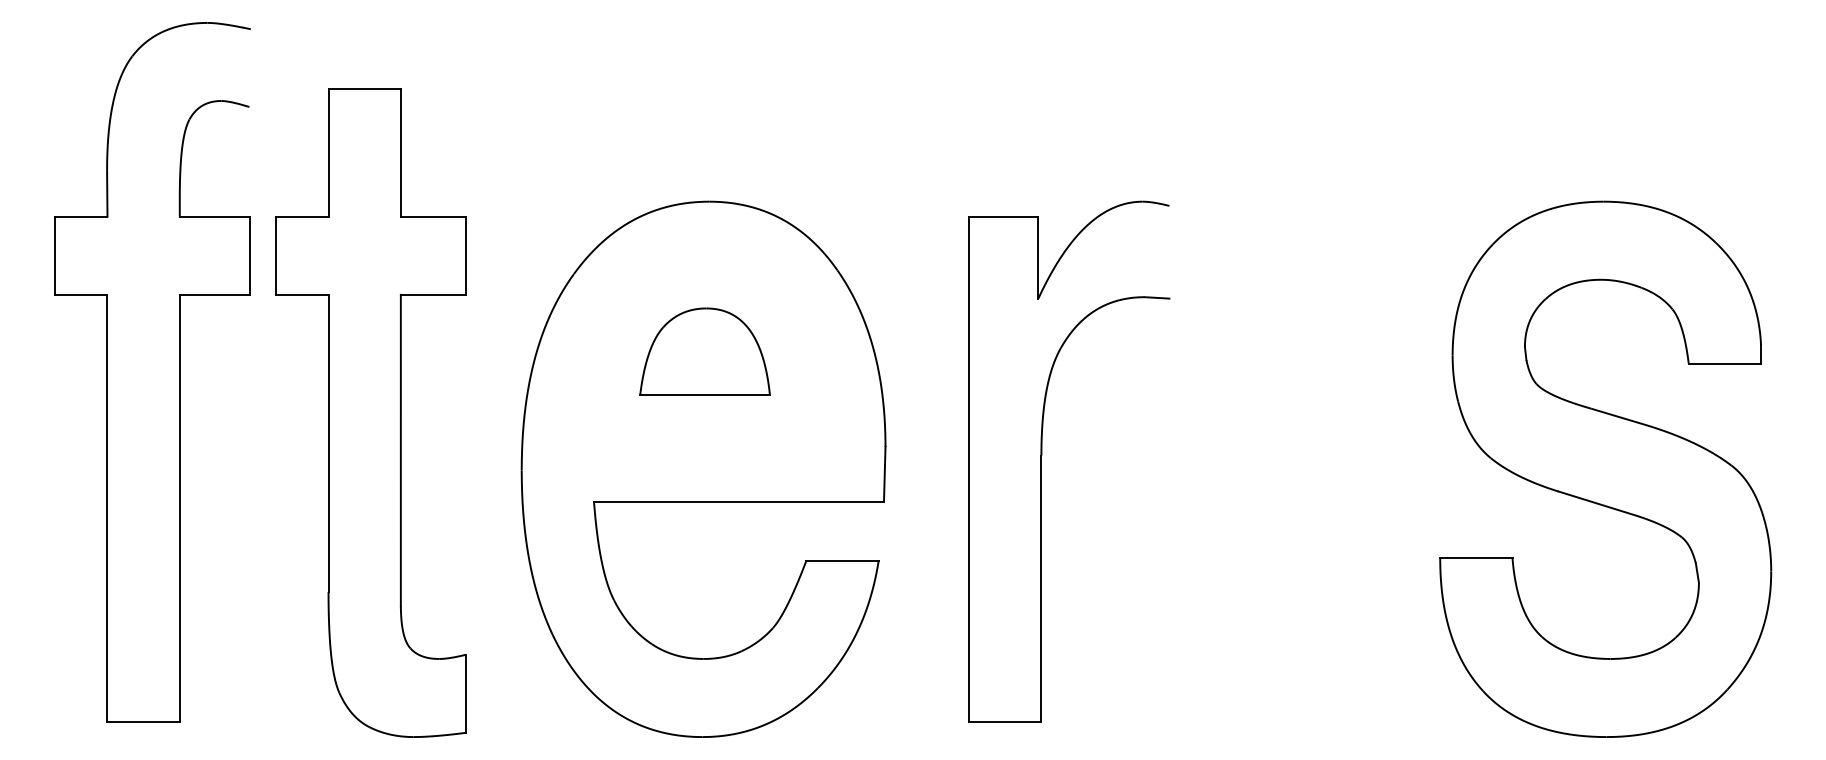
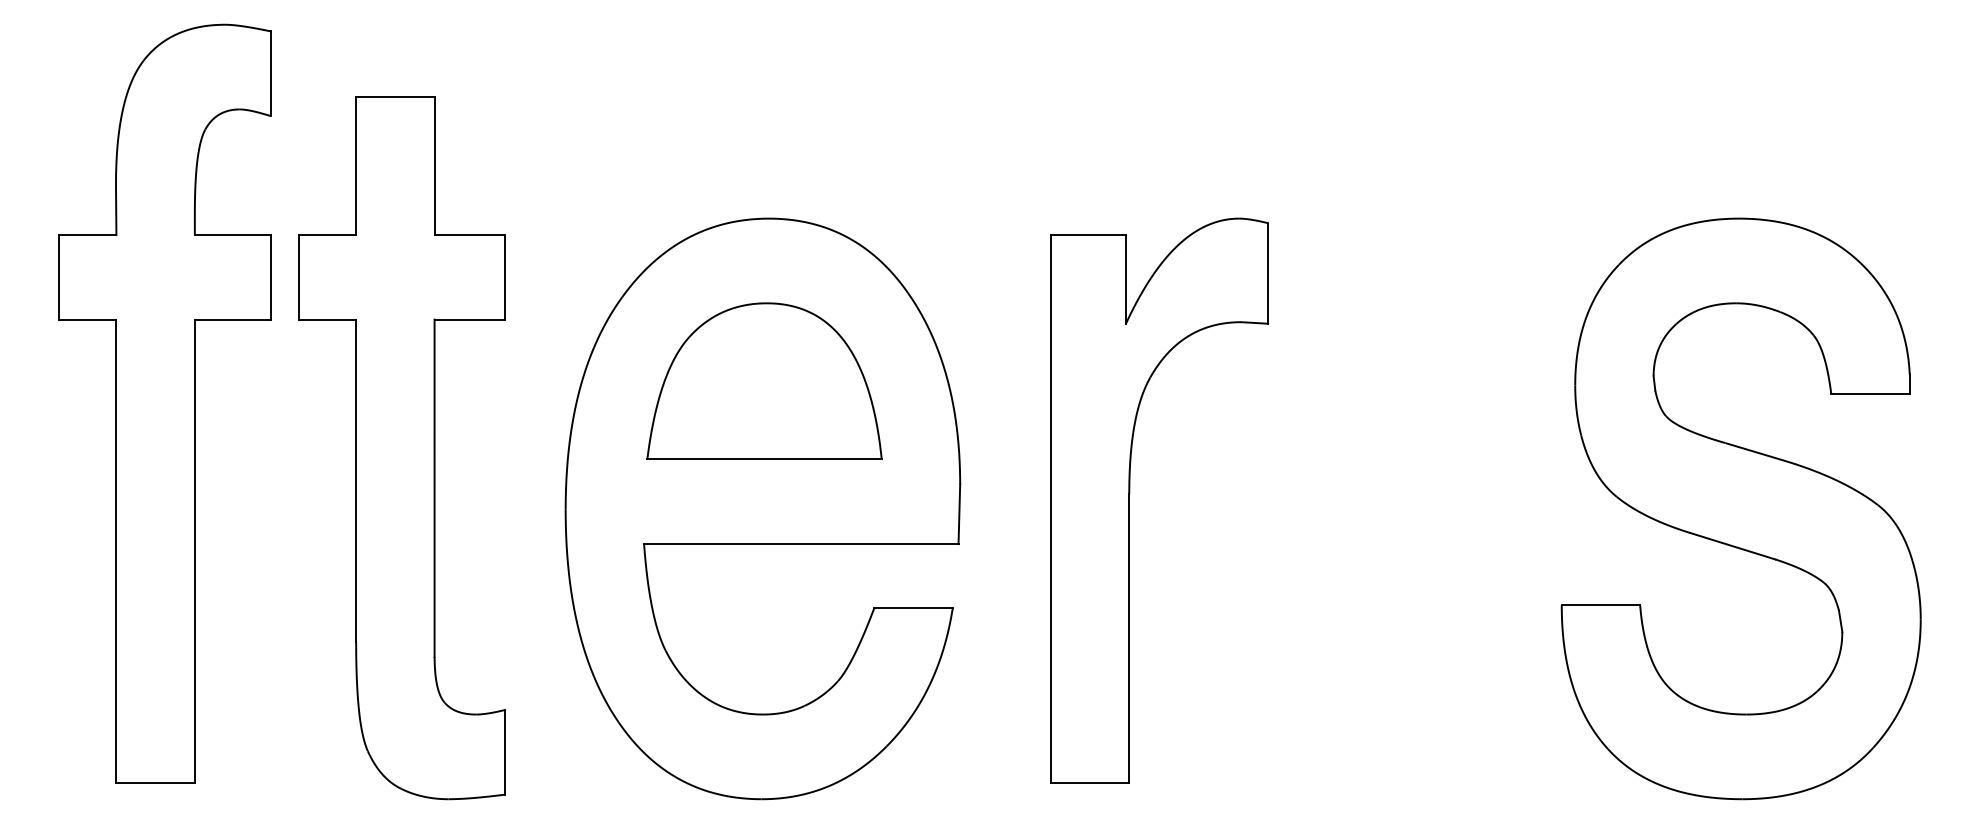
line: (249, 68) -> (270, 74), added
line: (1169, 251) -> (1268, 272), added
part: (704, 351) -> (763, 381), size x1.67

